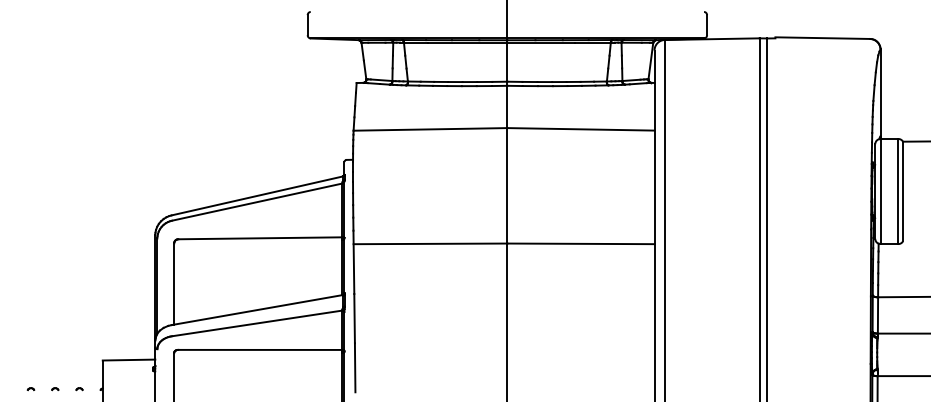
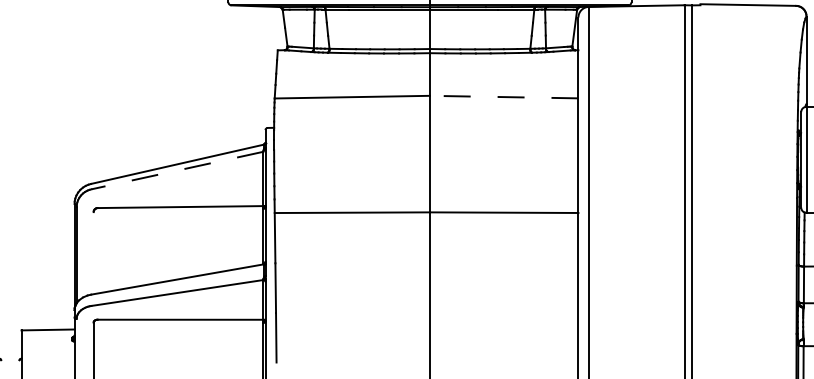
line: (580, 129) -> (503, 97), solid -> dashed
line: (256, 202) -> (176, 170), solid -> dashed
line: (174, 283) -> (93, 252), removed

